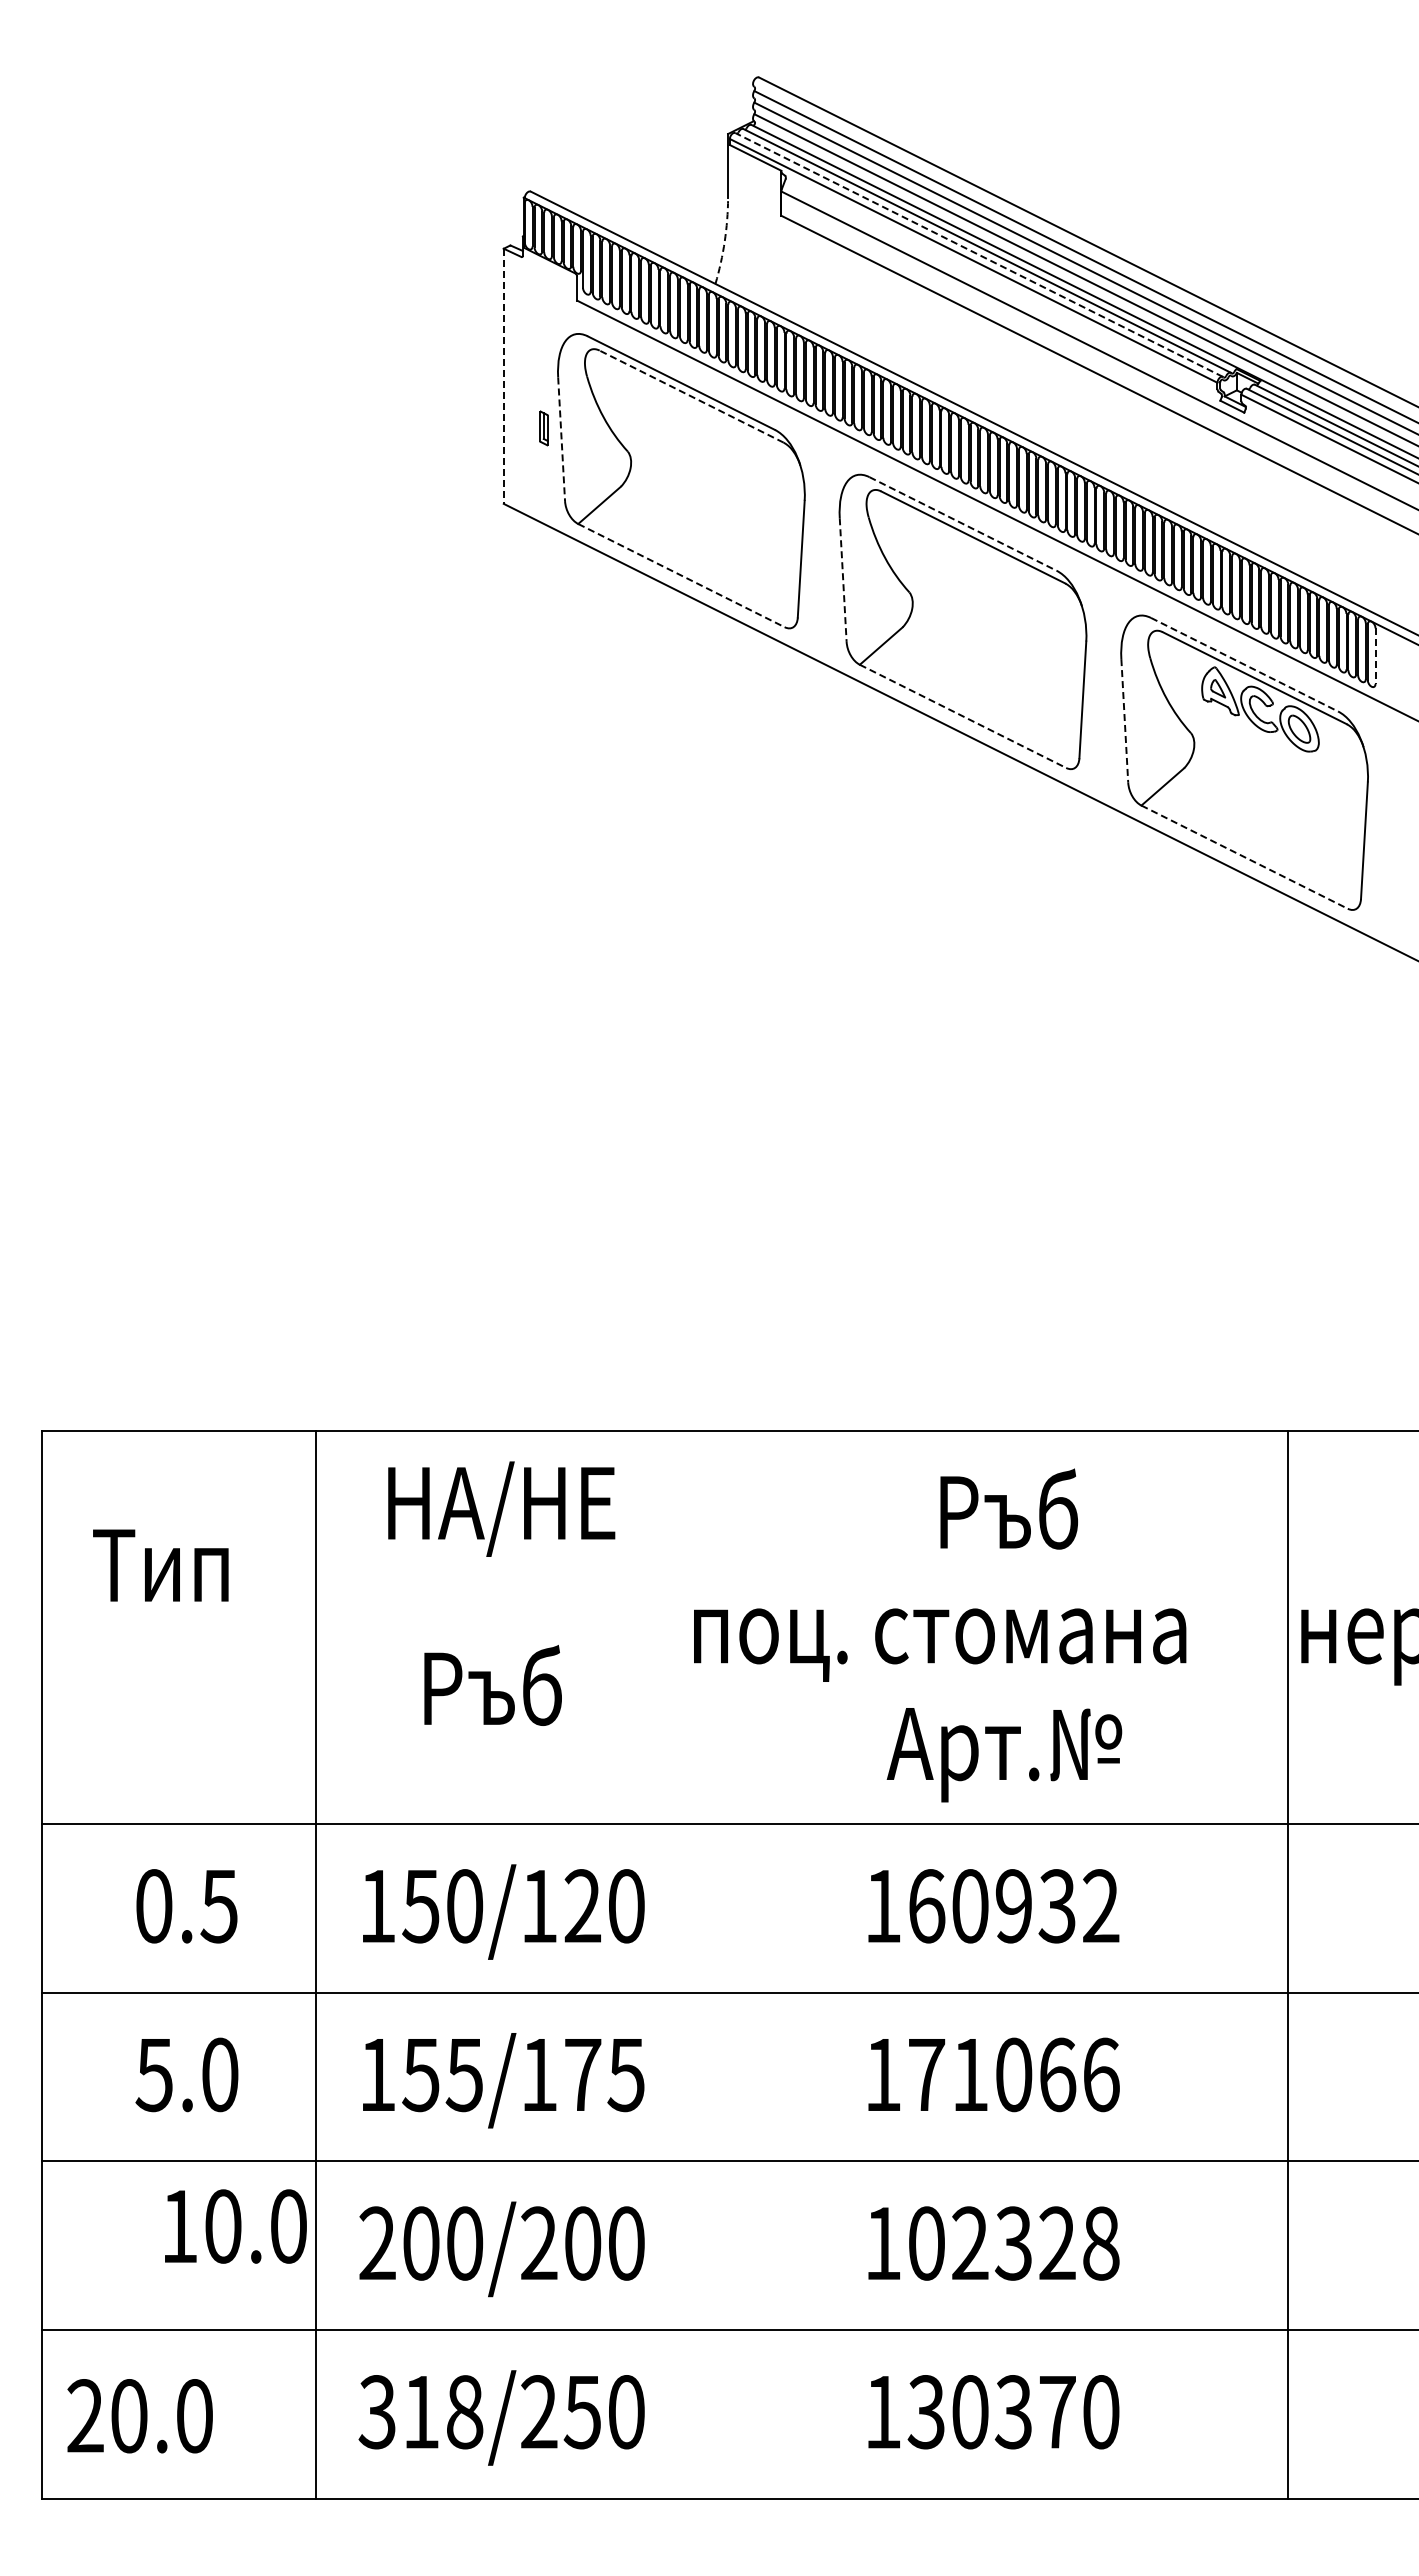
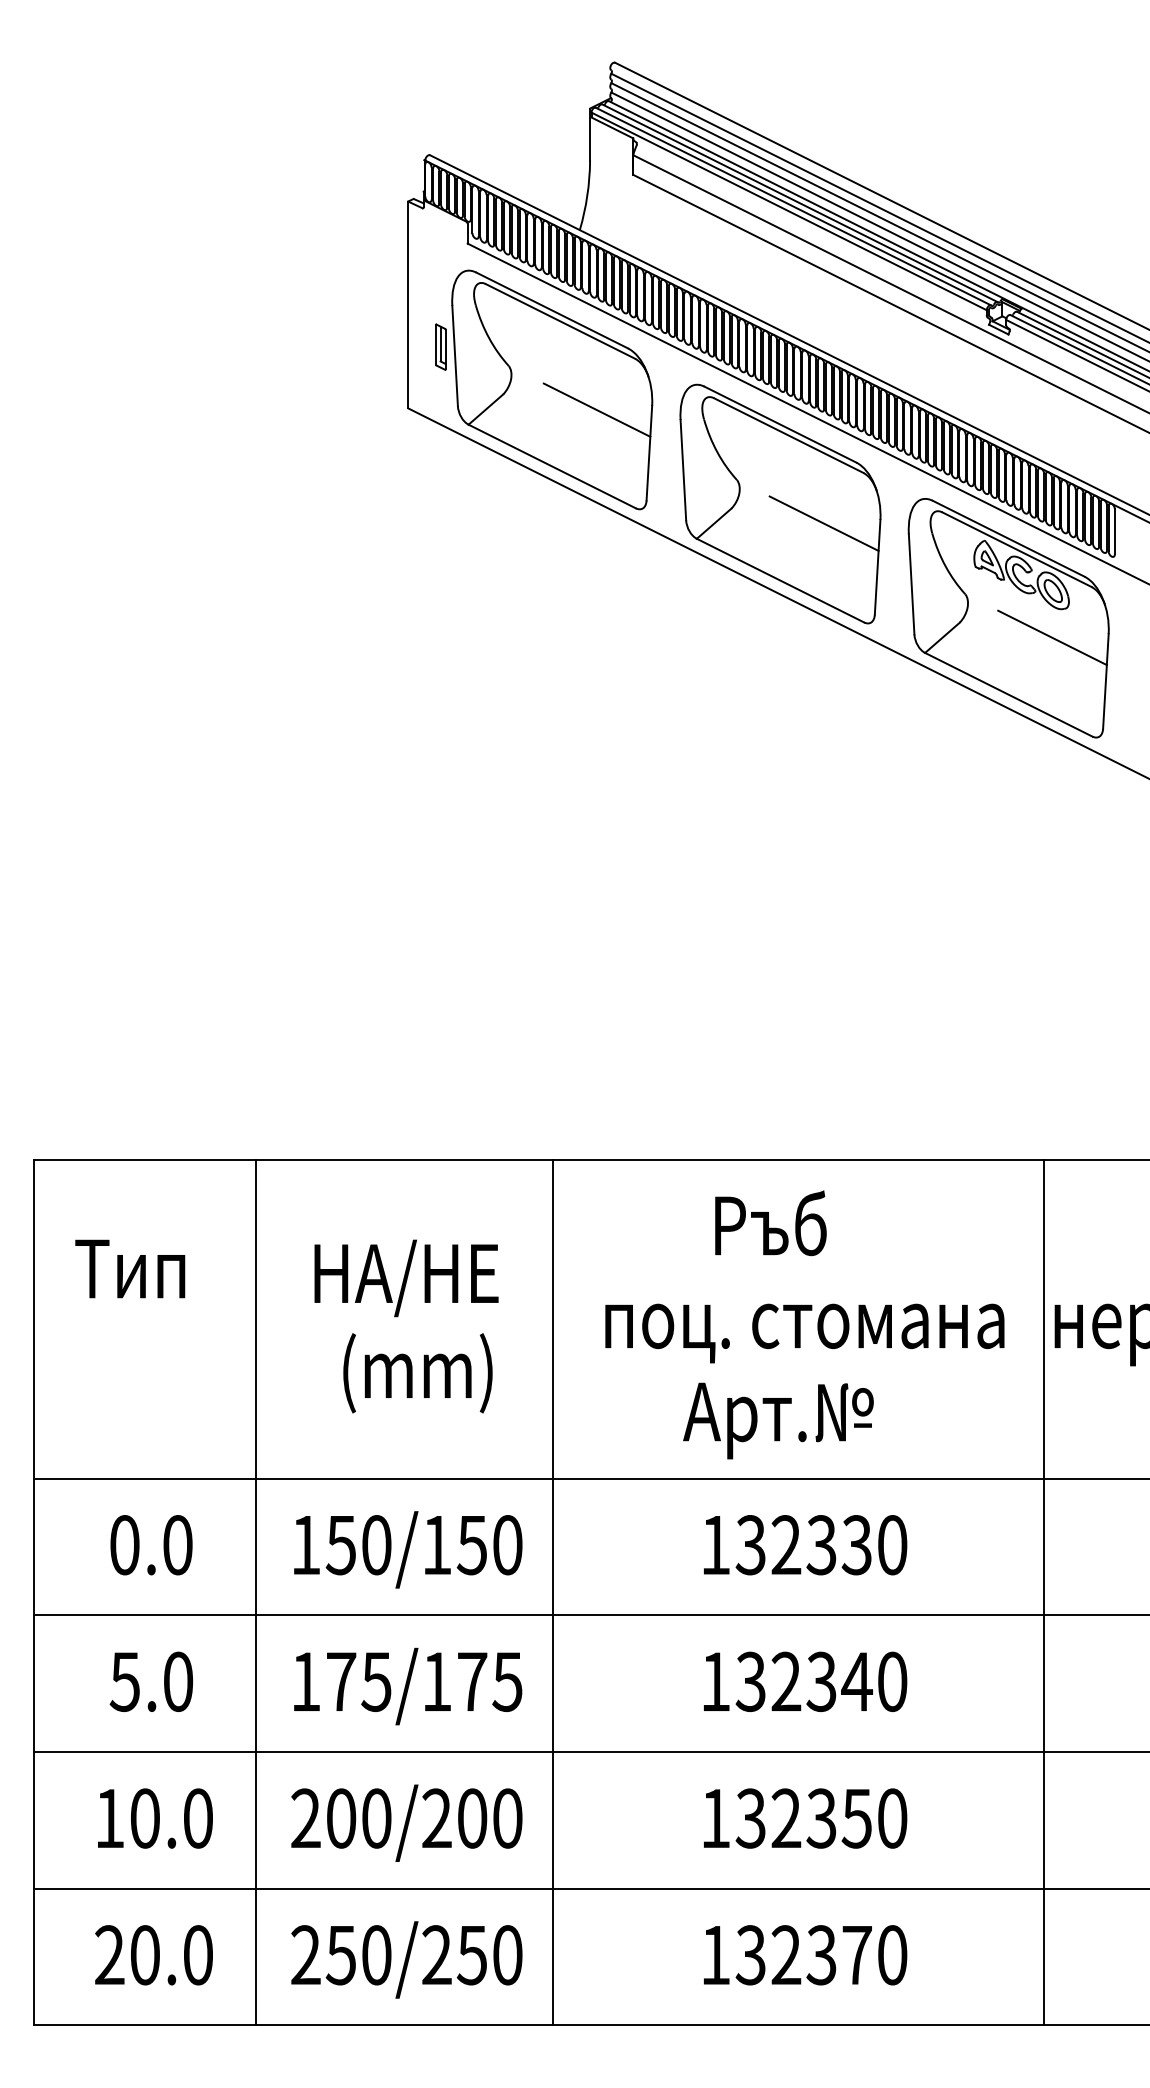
arc: (724, 241) -> (587, 195), dashed -> solid
line: (979, 254) -> (793, 206), dashed -> solid
line: (503, 376) -> (408, 305), dashed -> solid
line: (691, 396) -> (560, 321), dashed -> solid
part: (543, 428) -> (440, 347), size x1.67
line: (561, 439) -> (455, 356), dashed -> solid
line: (736, 505) -> (596, 409), added
line: (963, 523) -> (780, 424), dashed -> solid
line: (681, 575) -> (552, 466), dashed -> solid
line: (843, 580) -> (683, 470), dashed -> solid
line: (1016, 645) -> (823, 523), added
line: (1375, 656) -> (1114, 532), dashed -> solid
line: (1244, 664) -> (1008, 538), dashed -> solid
line: (963, 716) -> (780, 580), dashed -> solid
line: (1124, 720) -> (911, 583), dashed -> solid
line: (1298, 786) -> (1052, 637), added
line: (1245, 857) -> (1009, 695), dashed -> solid
text: (501, 1508) -> (406, 1277), moved
text: (1008, 1508) -> (770, 1222), moved
text: (940, 1644) -> (805, 1332), moved
text: (515, 1693) -> (417, 1372), Ръб -> (mm)
text: (1004, 1755) -> (778, 1421), moved
text: (218, 1906) -> (176, 1545), 0.5 -> 0.0
text: (581, 1906) -> (471, 1545), 150/120 -> 150/150
text: (1013, 1906) -> (821, 1545), 160932 -> 132330
line: (682, 1964) -> (553, 1592), added
text: (1013, 2074) -> (821, 1681), 171066 -> 132340
text: (420, 2075) -> (340, 1682), 155/175 -> 175/175
text: (235, 2226) -> (155, 1818), moved
text: (1013, 2243) -> (821, 1818), 102328 -> 132350
text: (420, 2412) -> (340, 1955), 318/250 -> 250/250
text: (970, 2412) -> (786, 1955), 130370 -> 132370
text: (139, 2416) -> (153, 1955), moved

